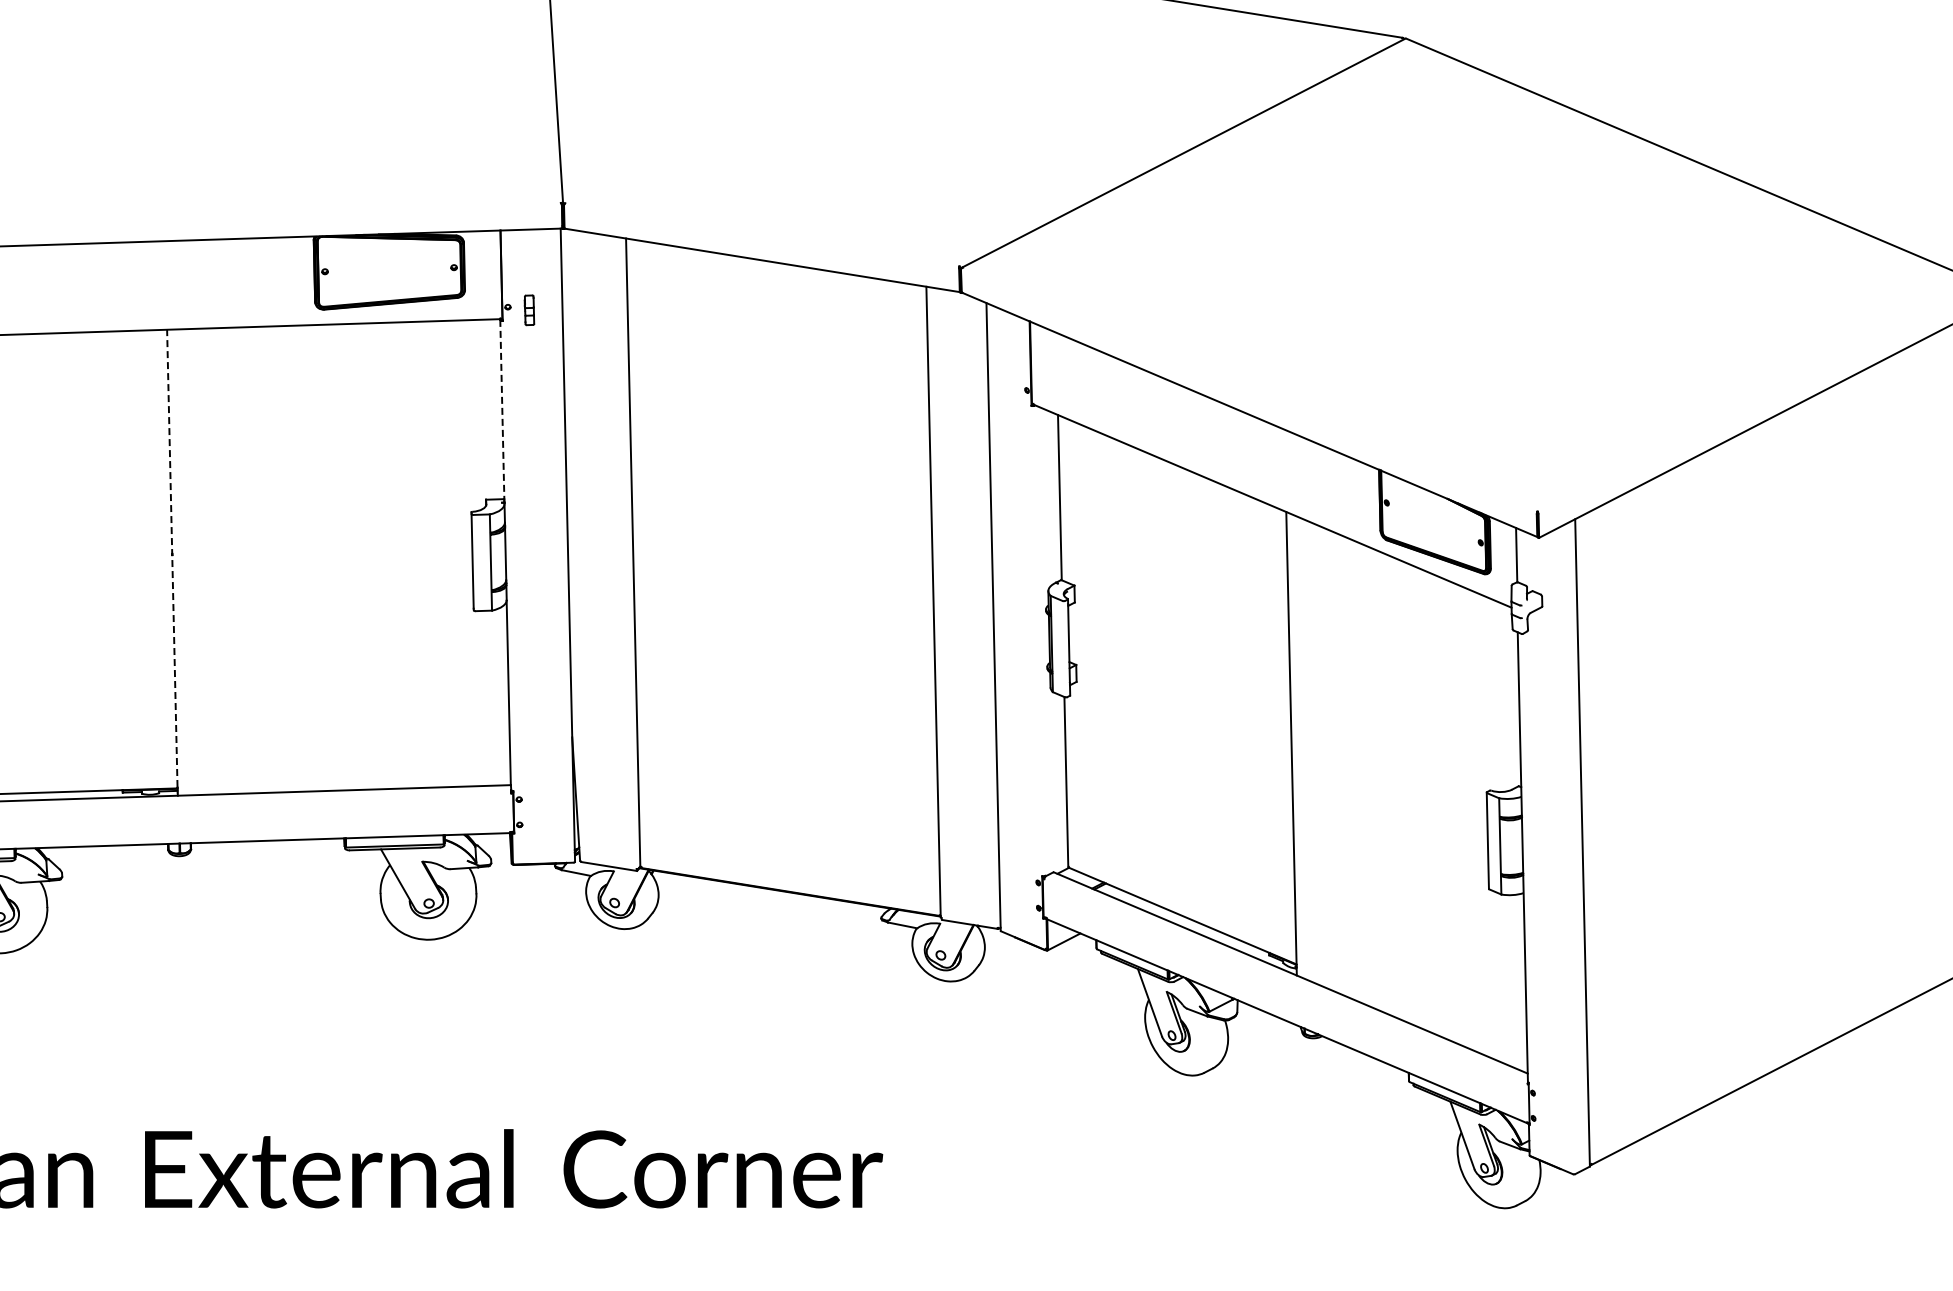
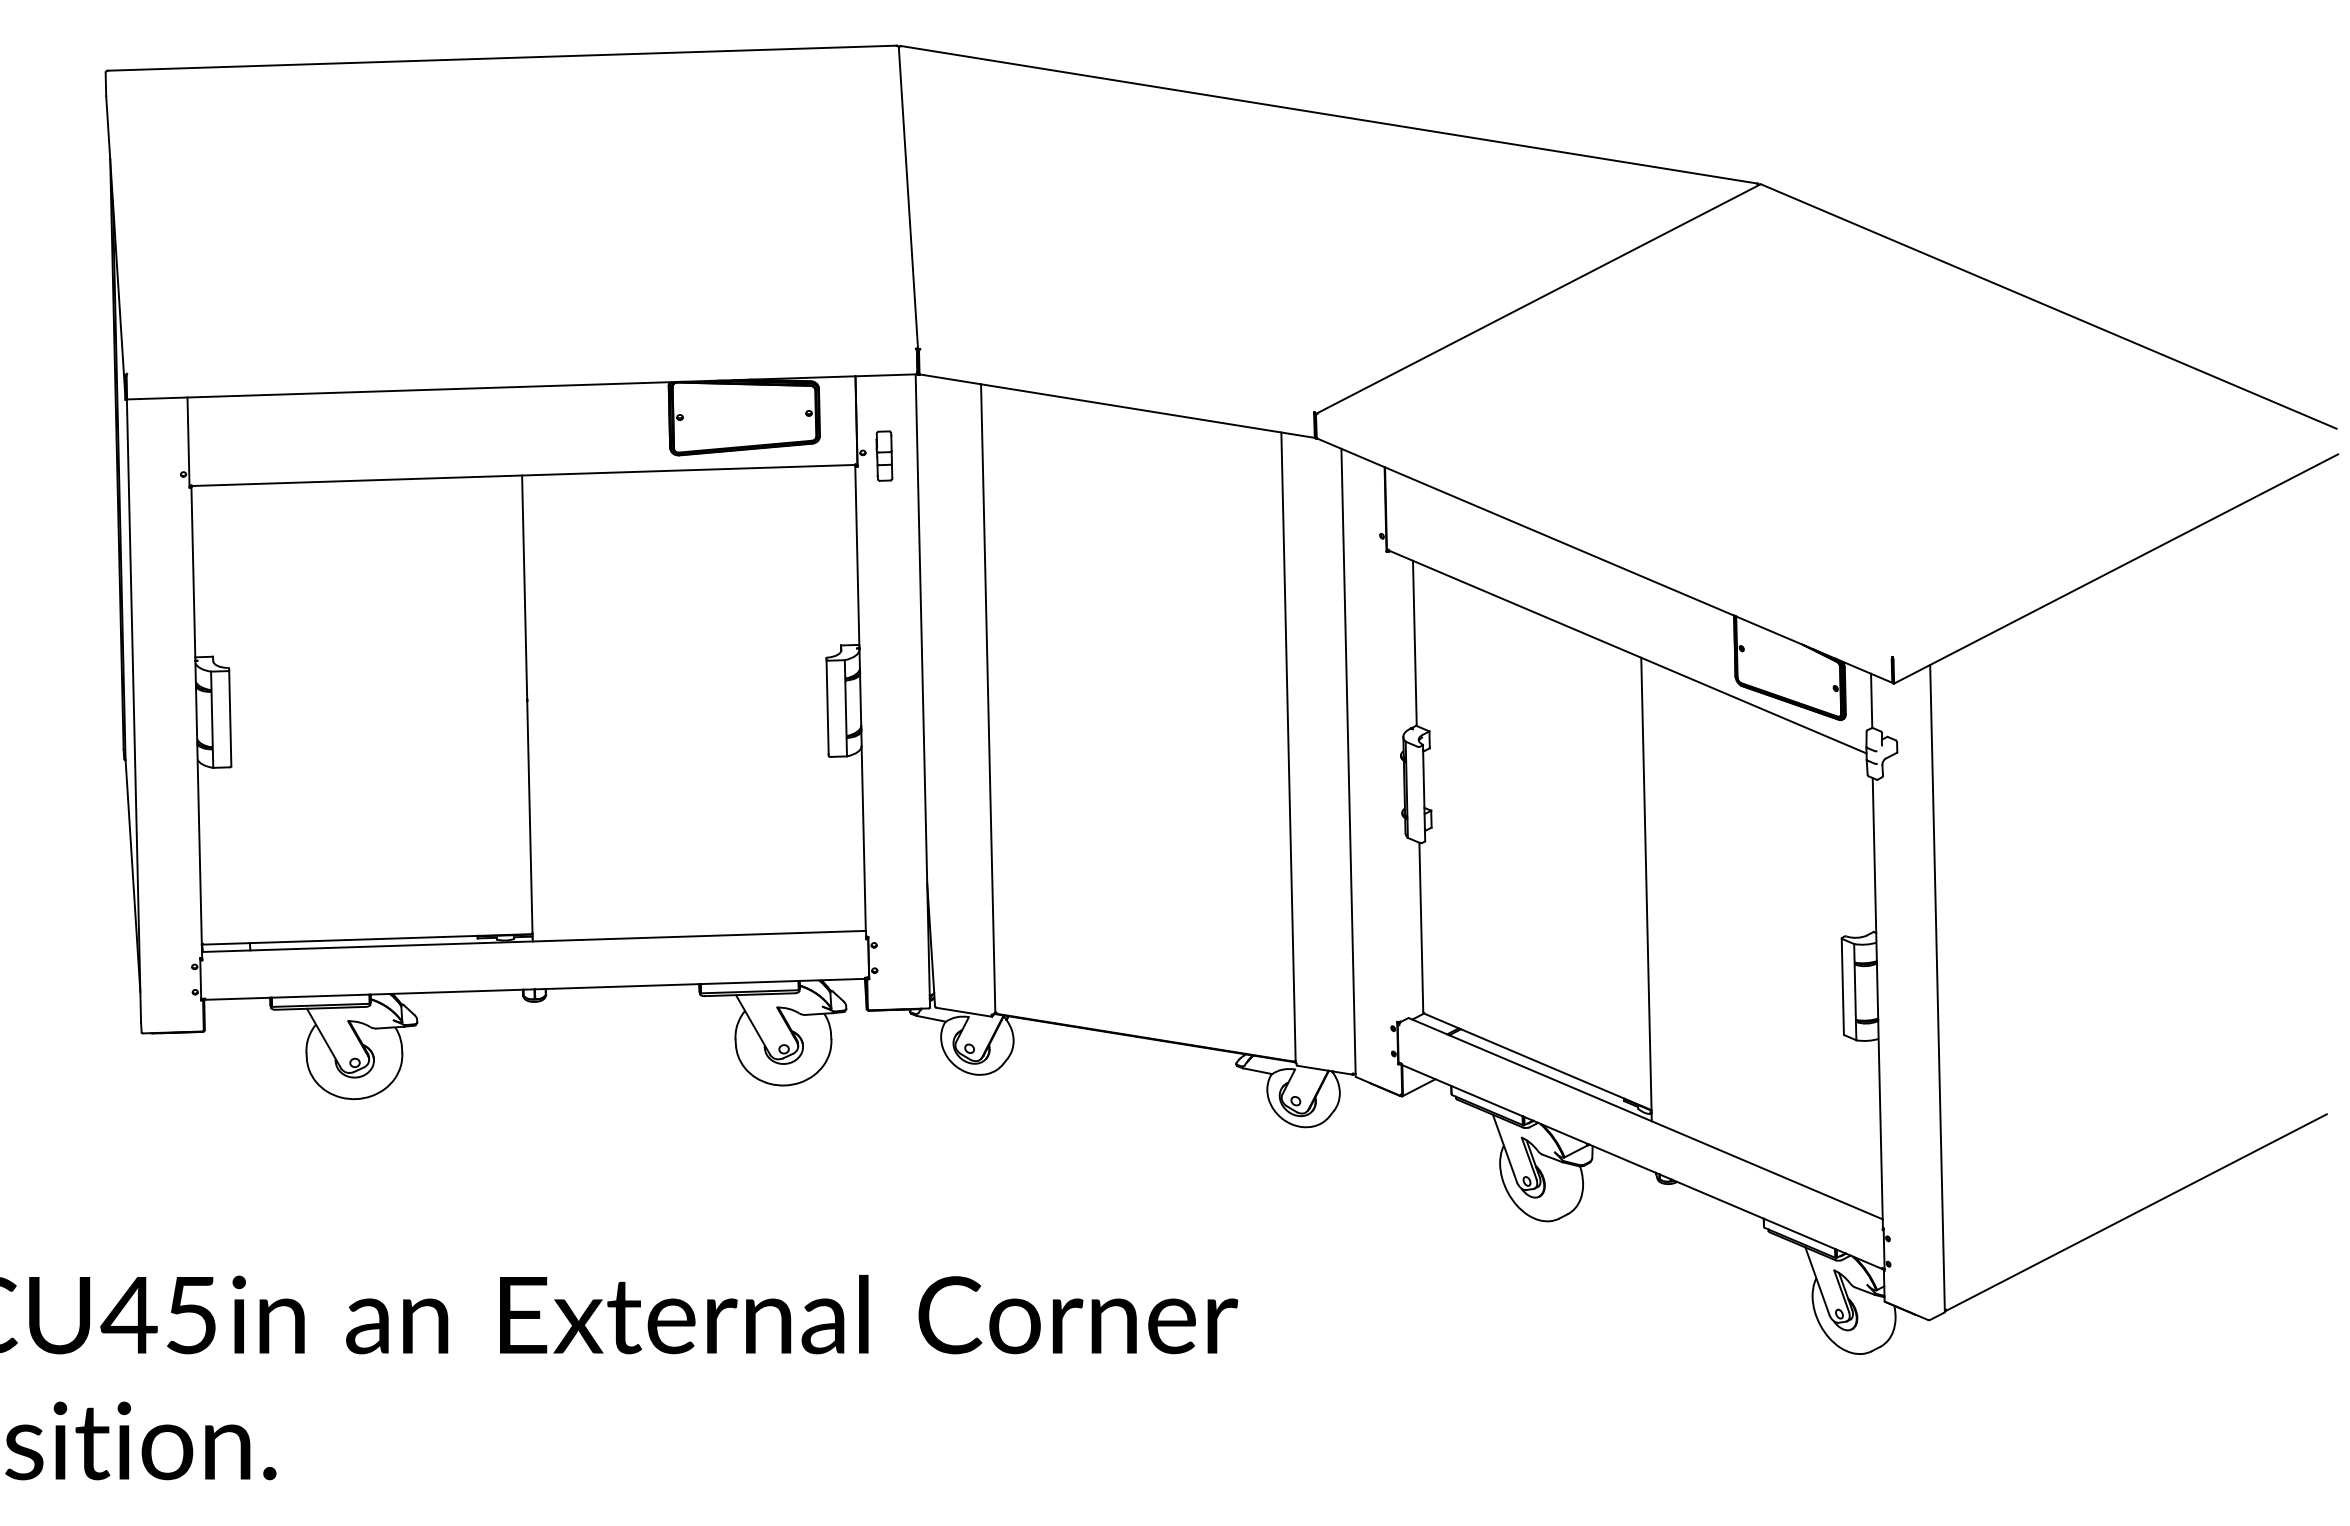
part: (529, 309) -> (884, 455), size x1.67
line: (502, 410) -> (857, 556), dashed -> solid
line: (172, 558) -> (527, 704), dashed -> solid

